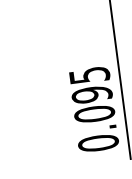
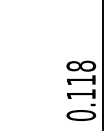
text: (92, 93) -> (81, 79), 0.095 -> 0.118

